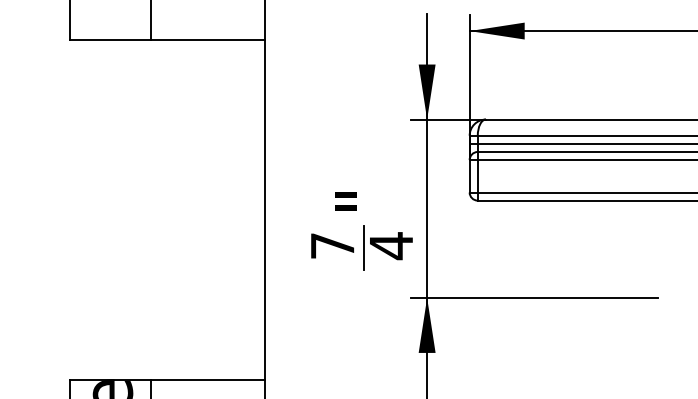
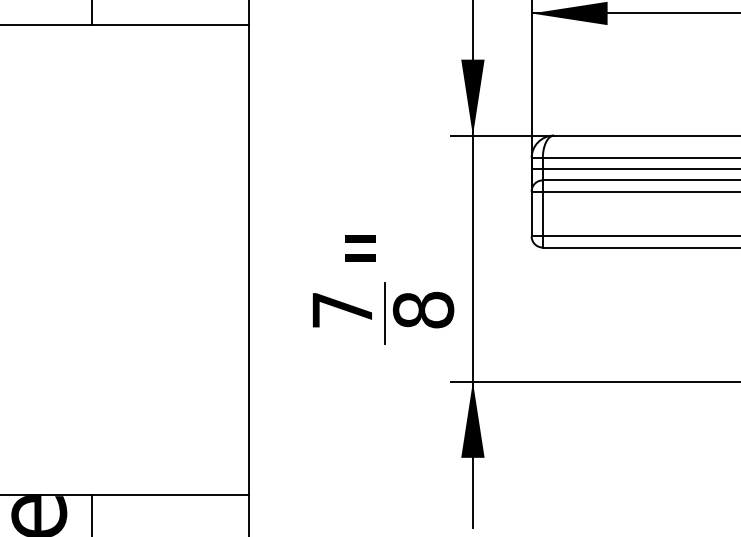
text: (391, 246) -> (423, 310), 4 -> 8

